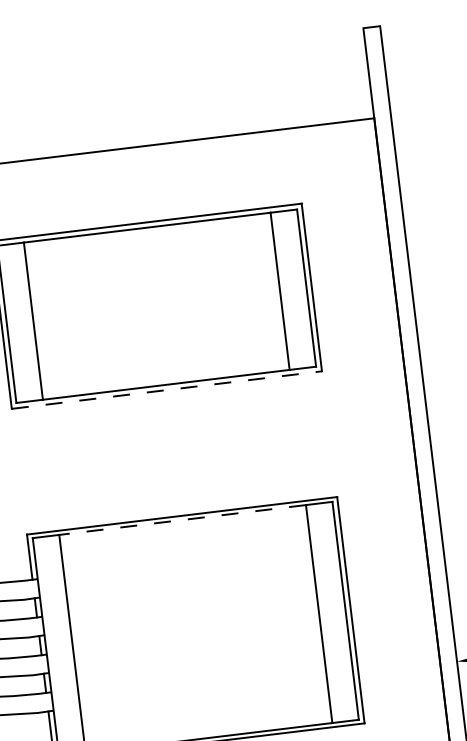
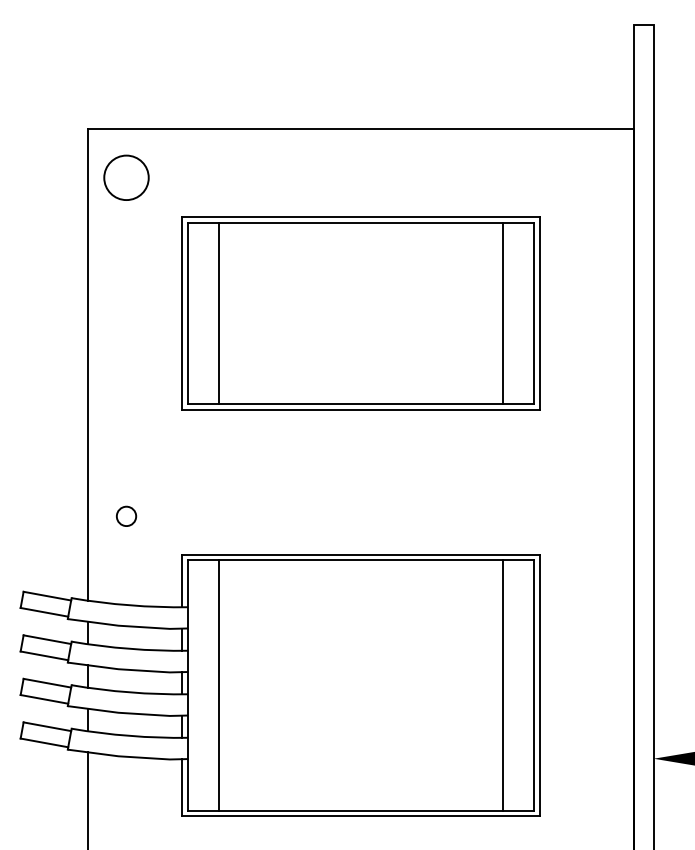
line: (167, 390) -> (361, 410), dashed -> solid
line: (182, 519) -> (360, 559), dashed -> solid

